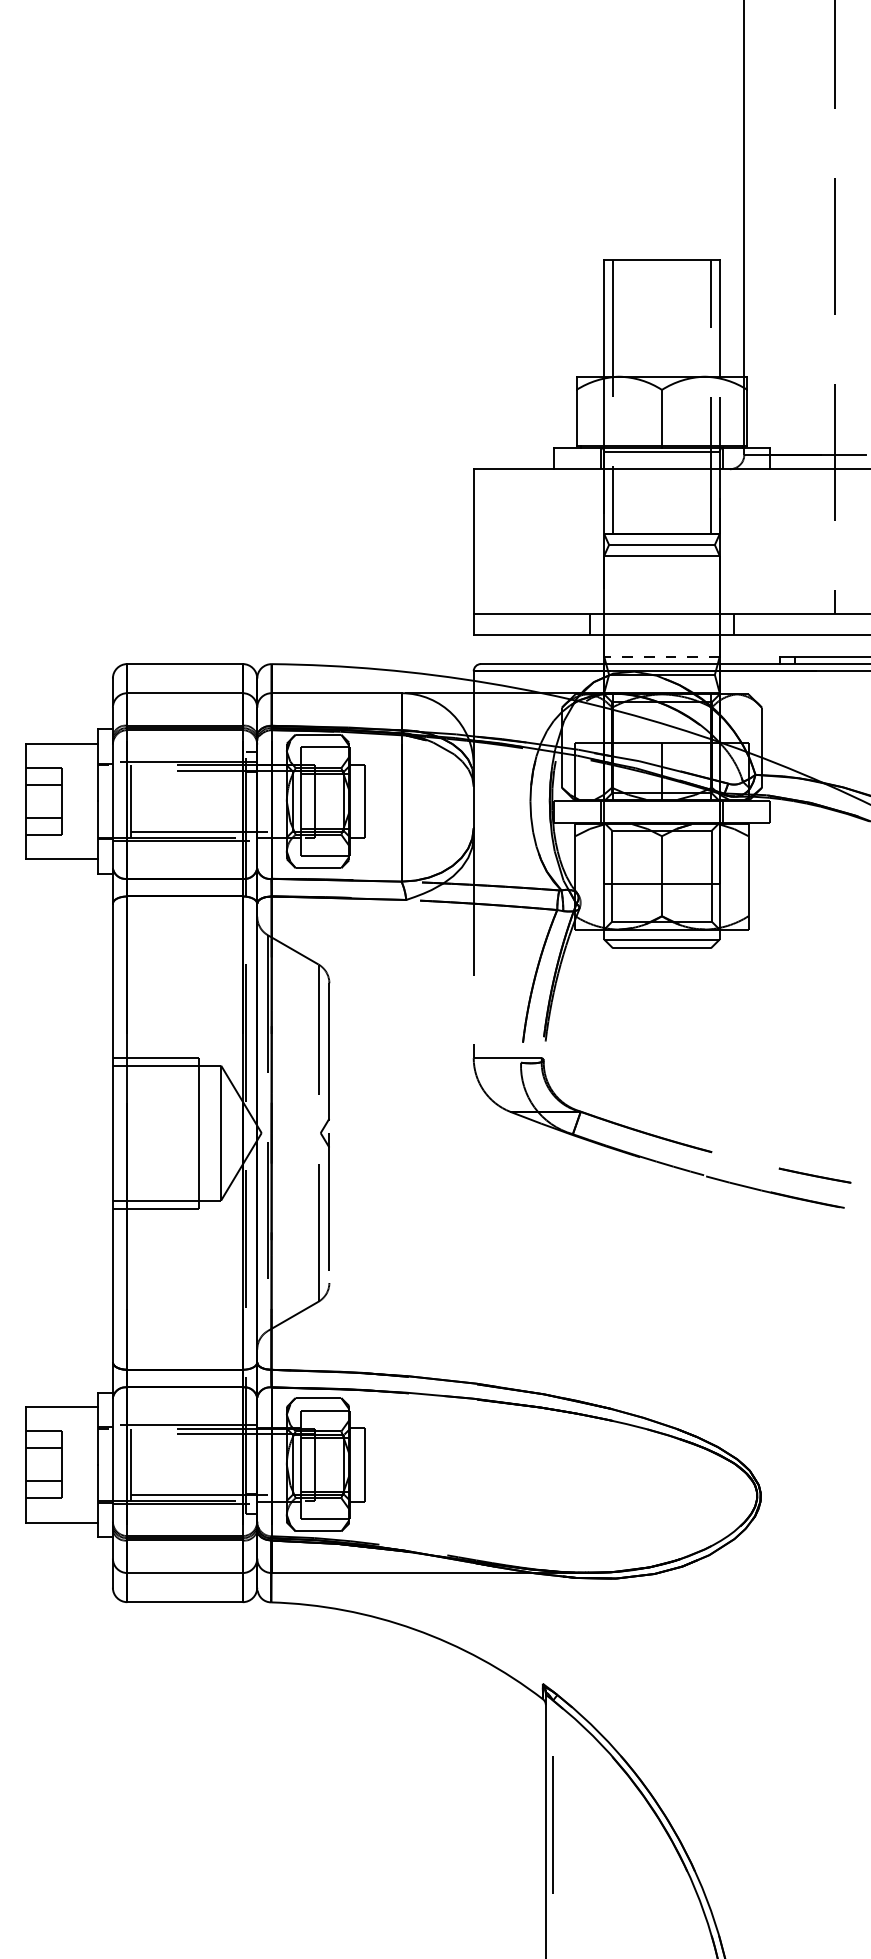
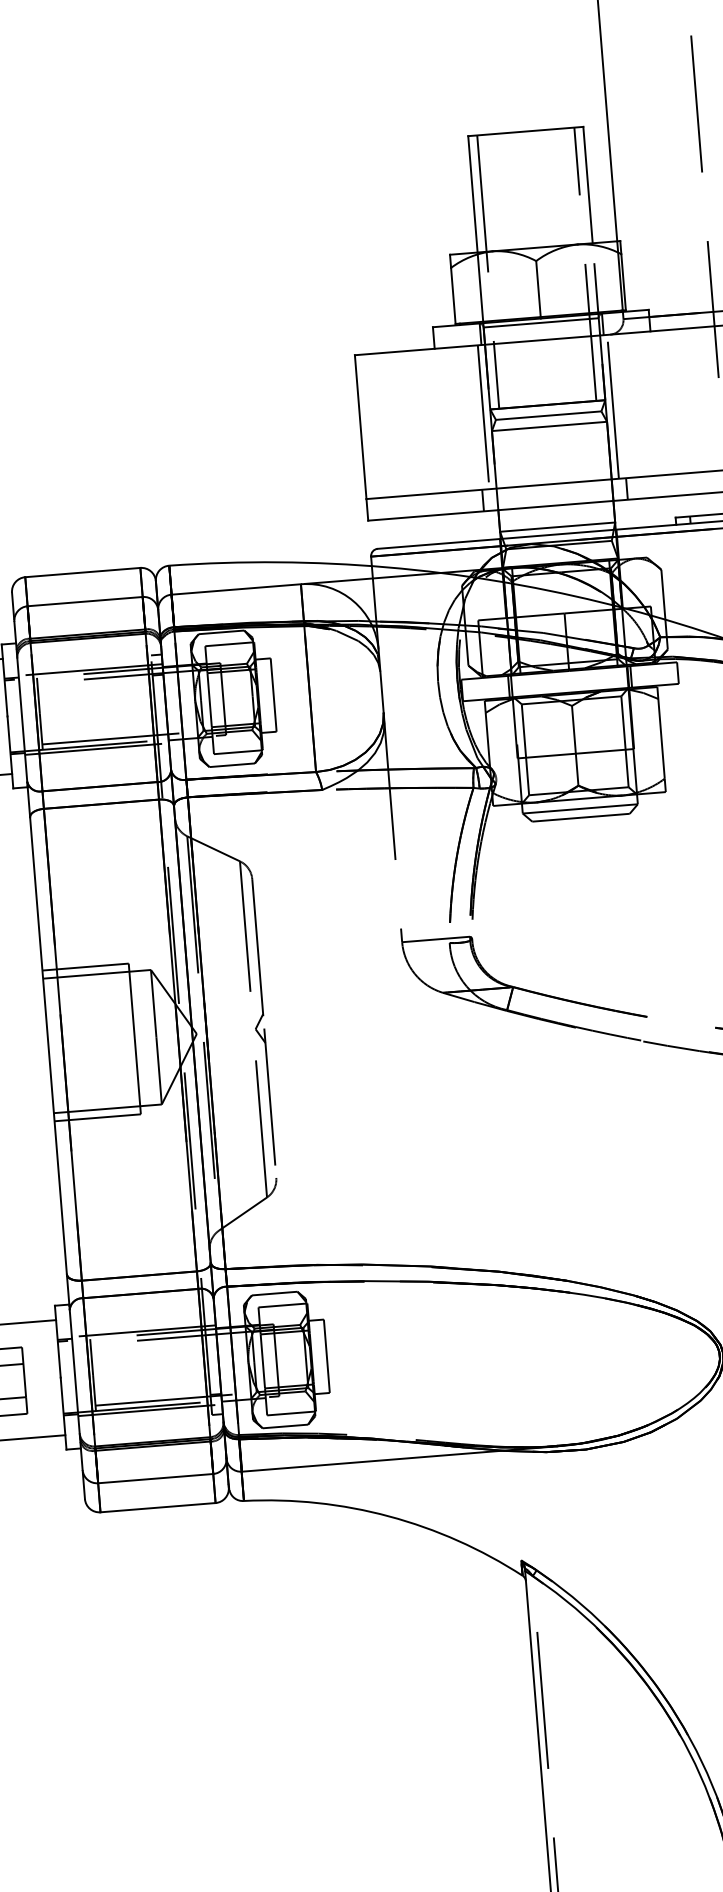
line: (597, 541) -> (484, 417), added
line: (726, 541) -> (612, 406), added
line: (661, 656) -> (557, 526), dashed -> solid

